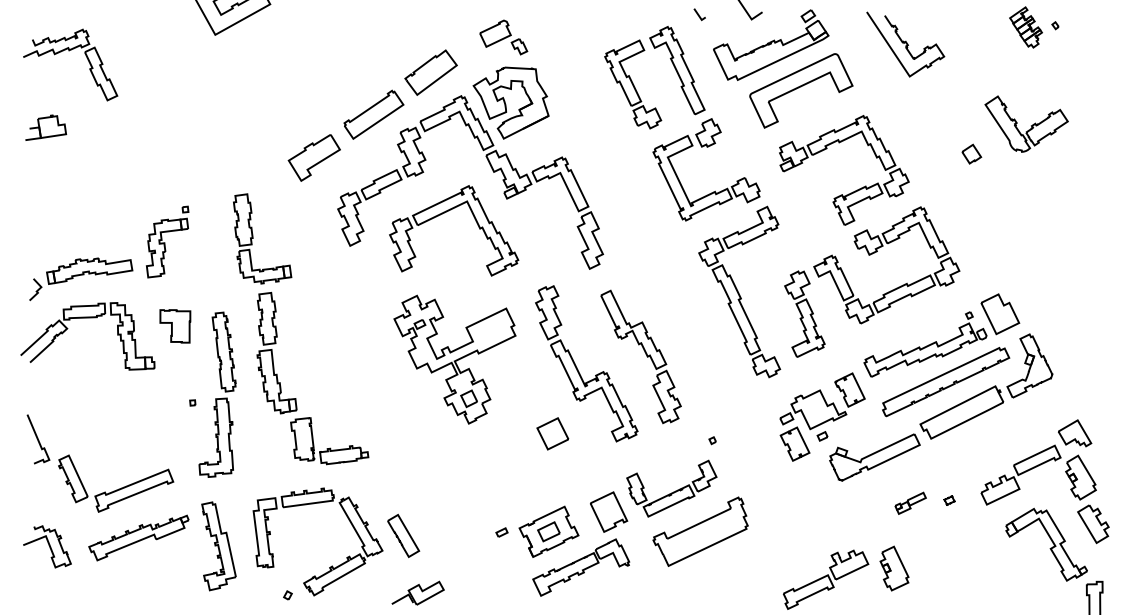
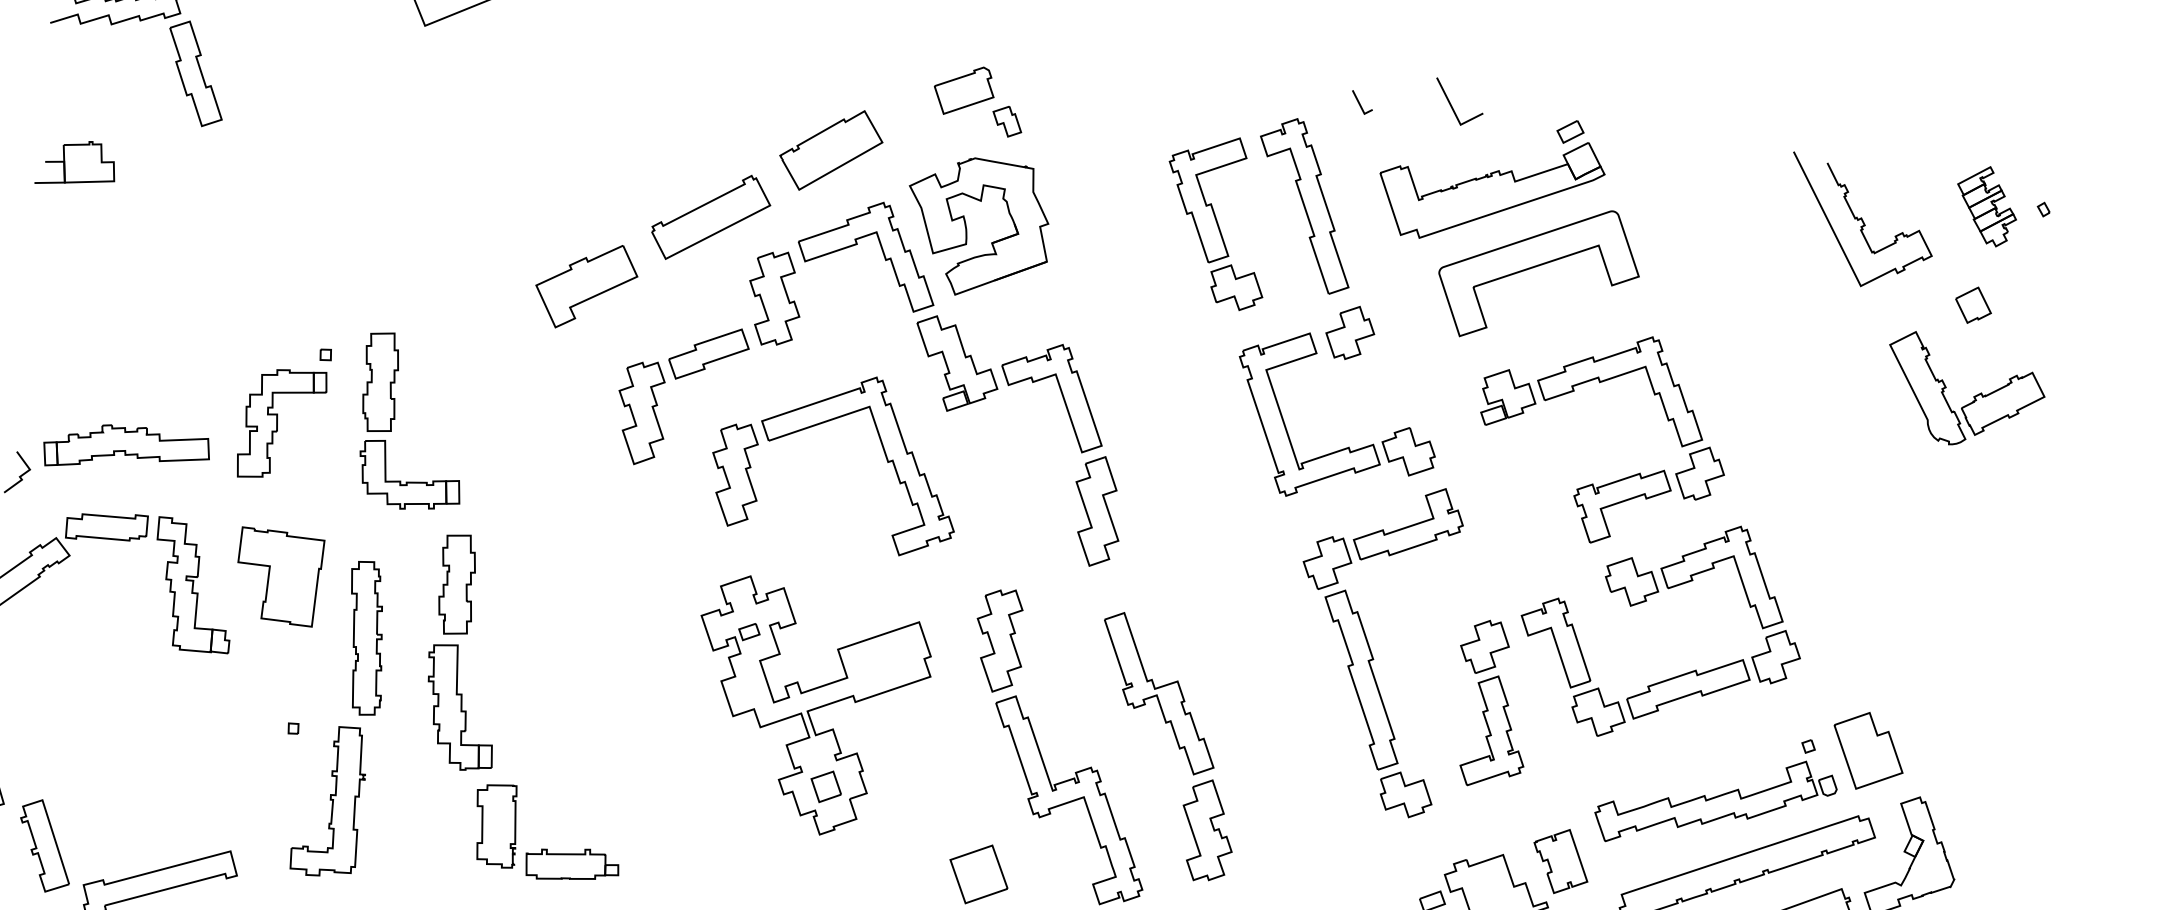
curve: (905, 43) -> (1860, 221), moved
part: (971, 153) -> (1973, 303), moved
part: (253, 238) -> (395, 420), moved
part: (175, 326) -> (278, 577), size x1.43

